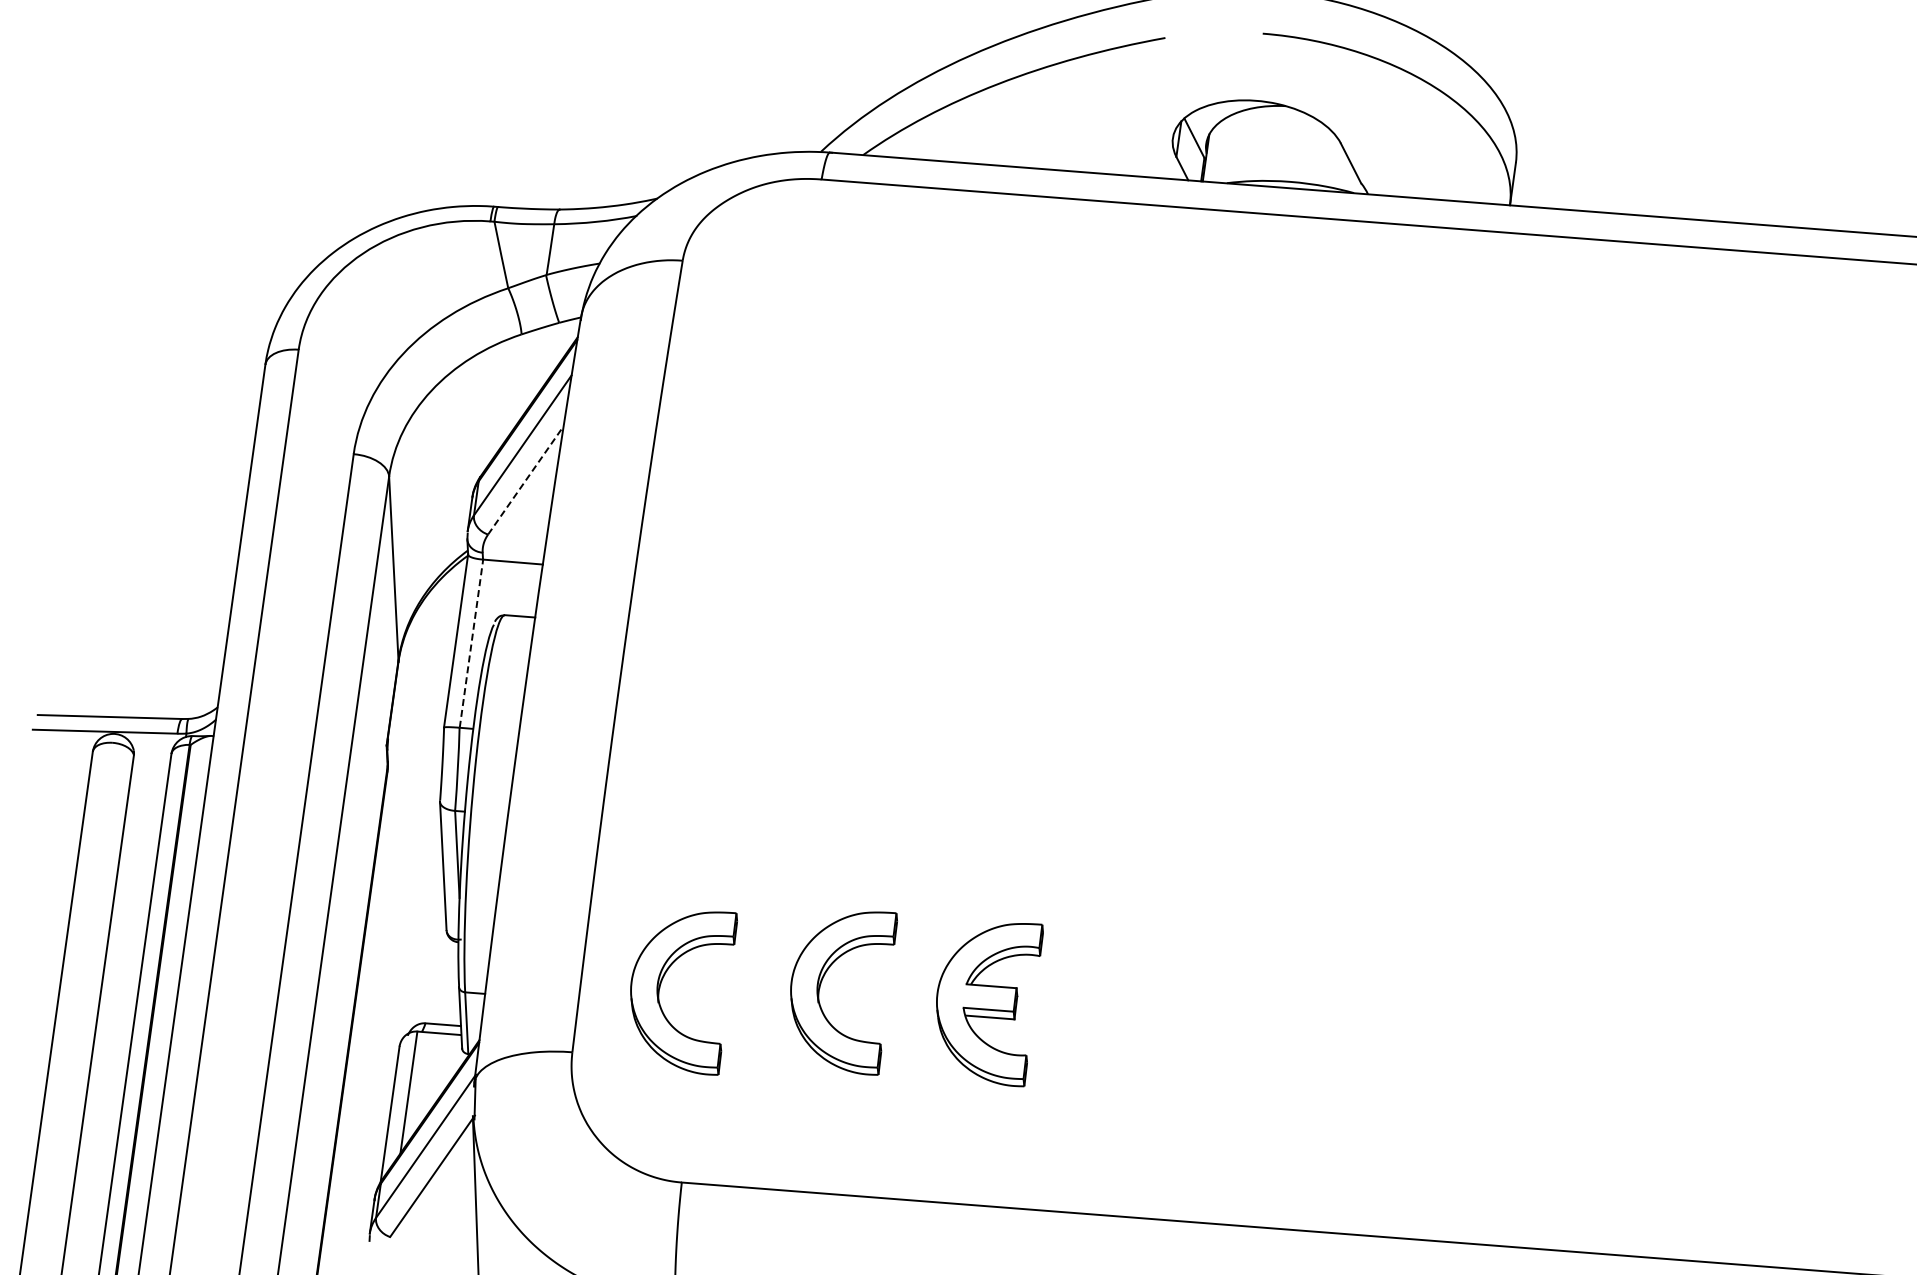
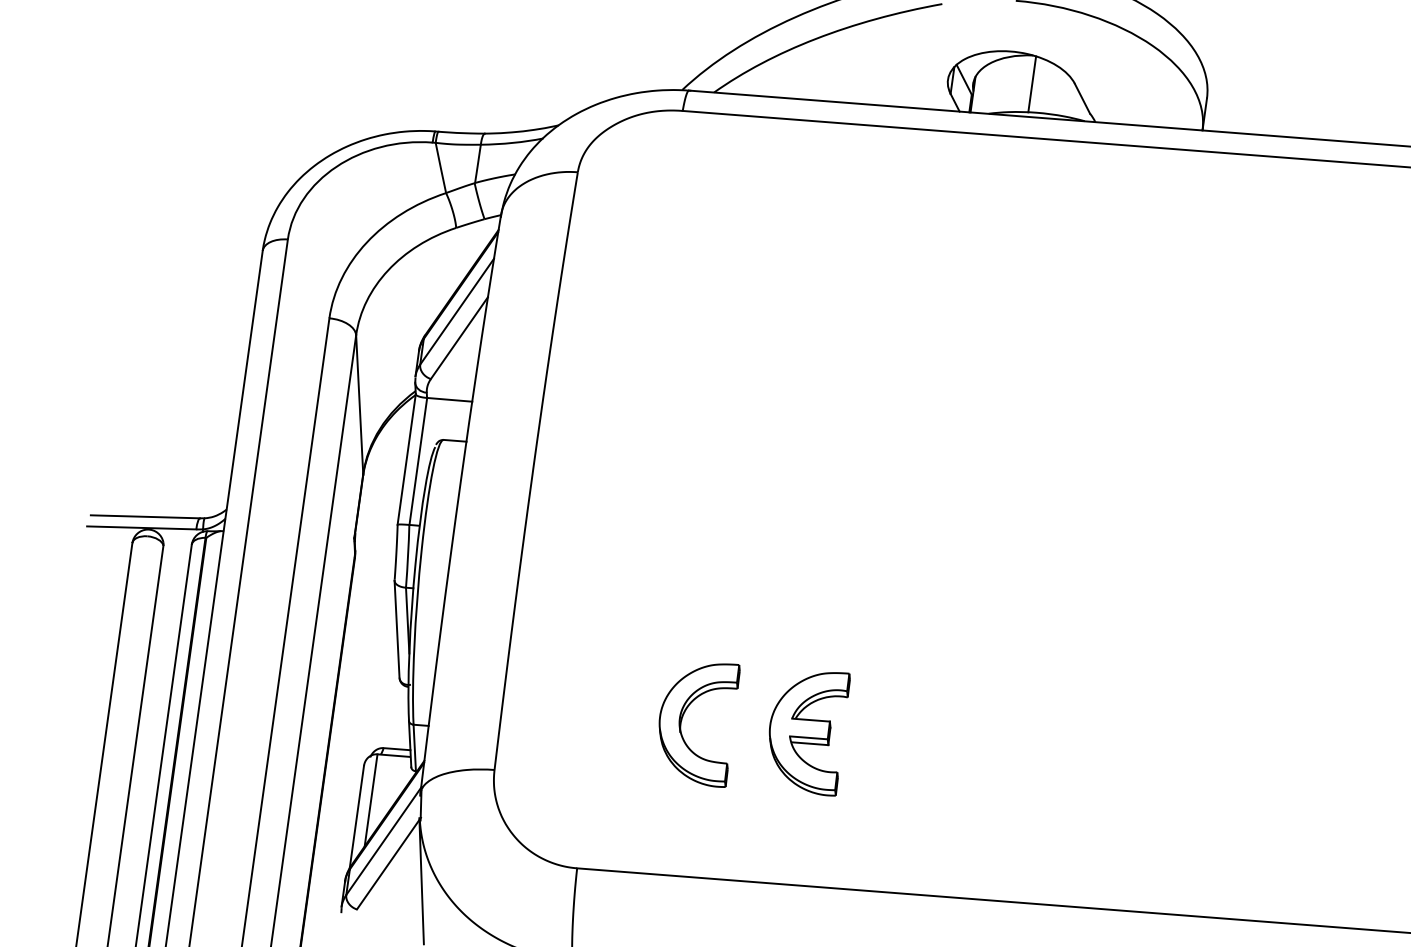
line: (1284, 144) -> (1032, 84), added
line: (526, 479) -> (459, 337), dashed -> solid
line: (471, 643) -> (418, 461), dashed -> solid
part: (660, 988) -> (561, 721), removed

